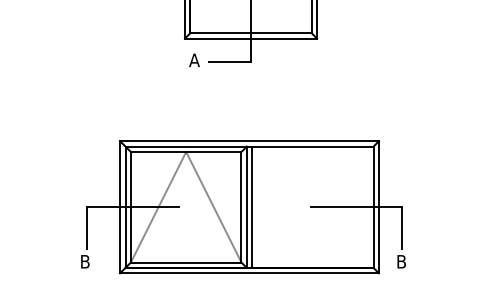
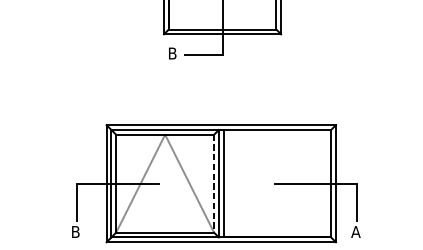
text: (194, 60) -> (172, 53), A -> B
line: (241, 207) -> (214, 183), solid -> dashed
text: (401, 261) -> (355, 231), B -> A

